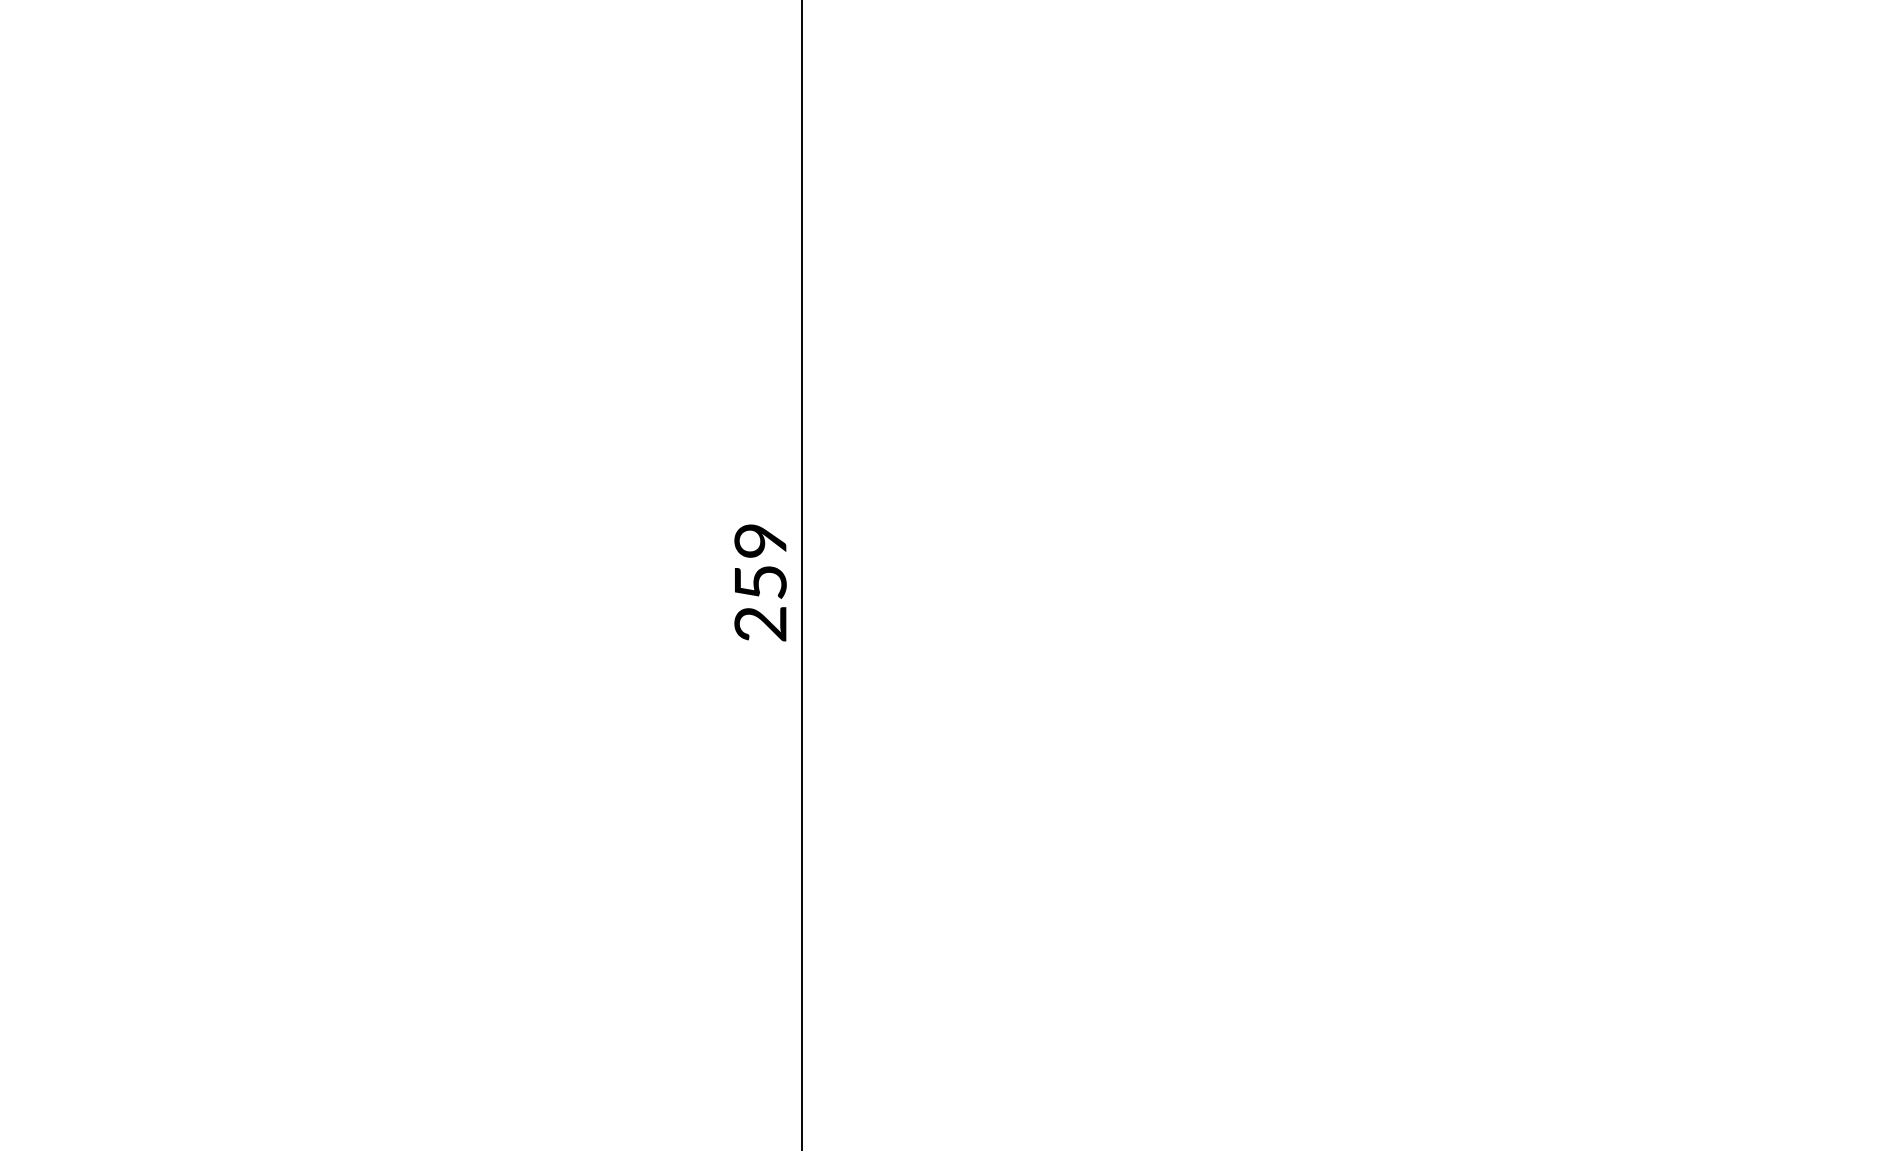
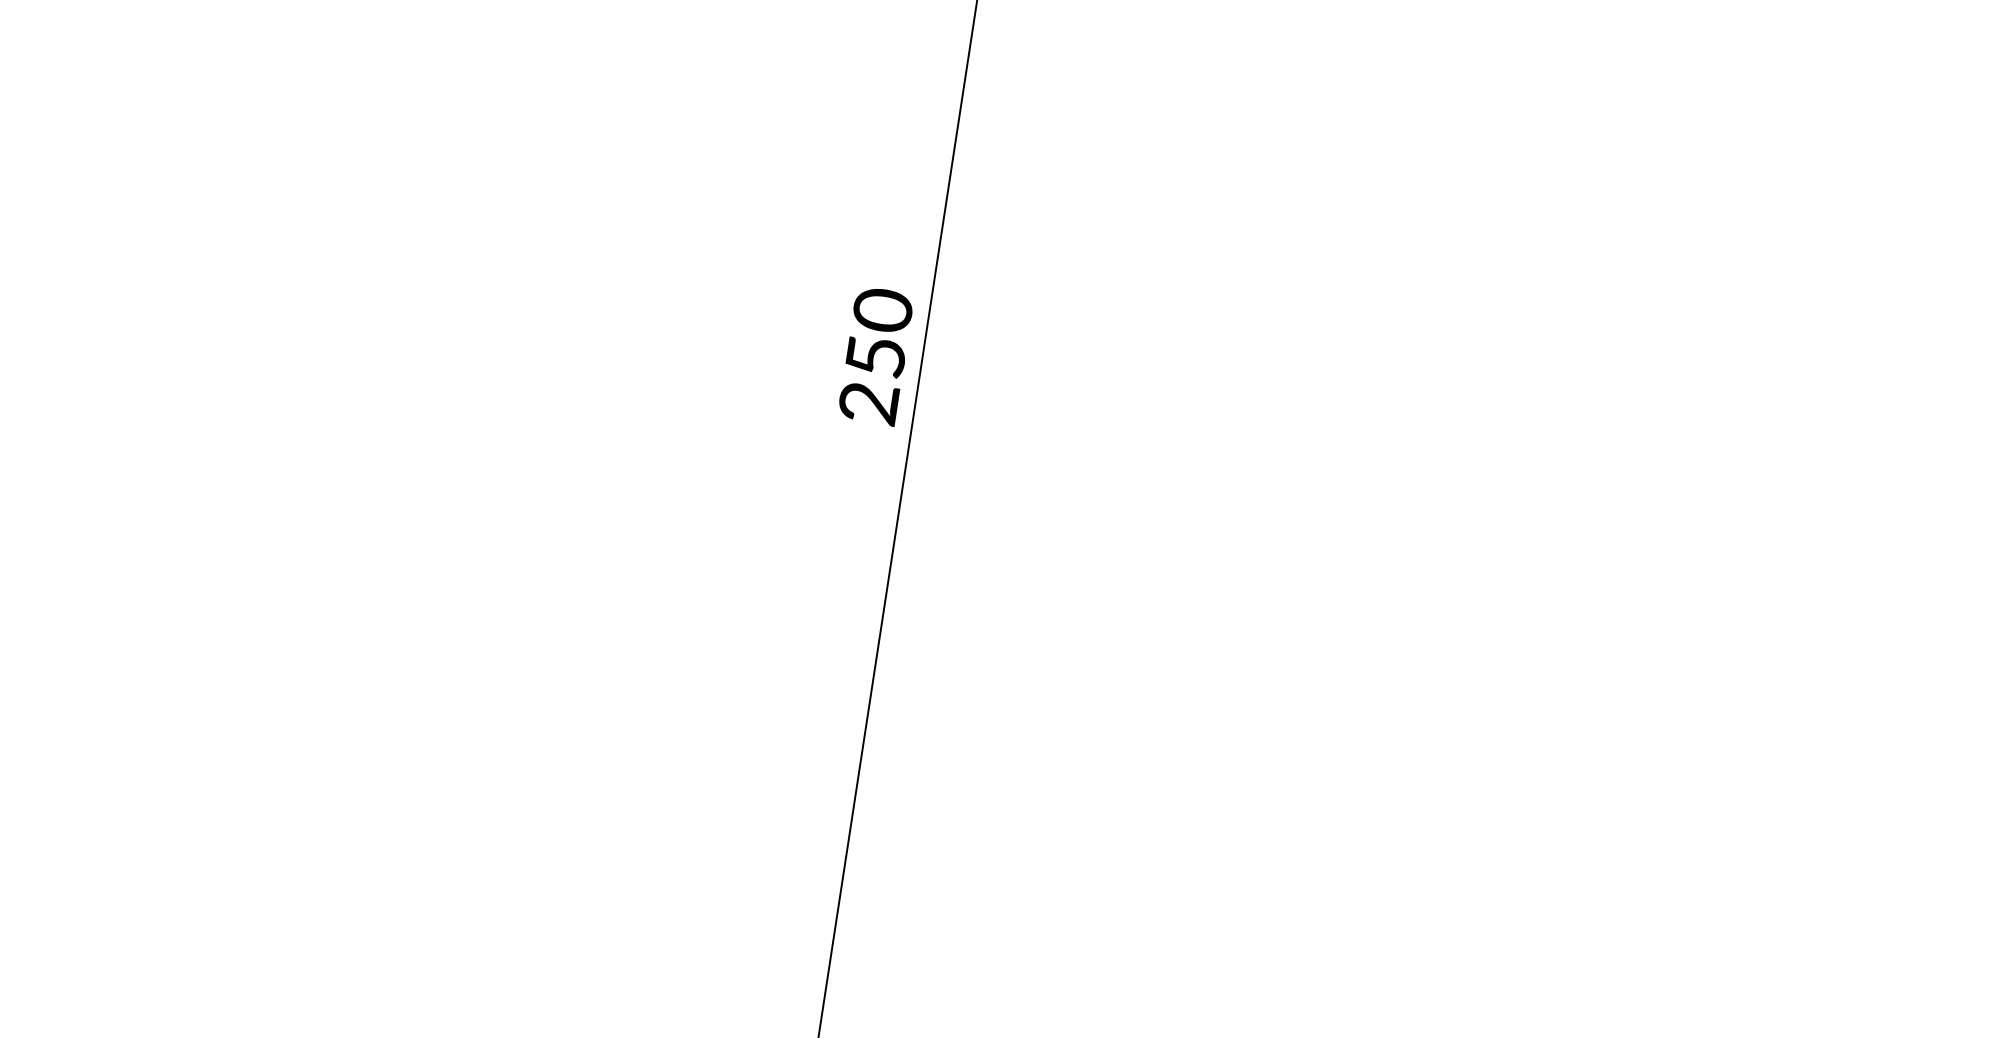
text: (760, 540) -> (882, 310), 259 -> 250

